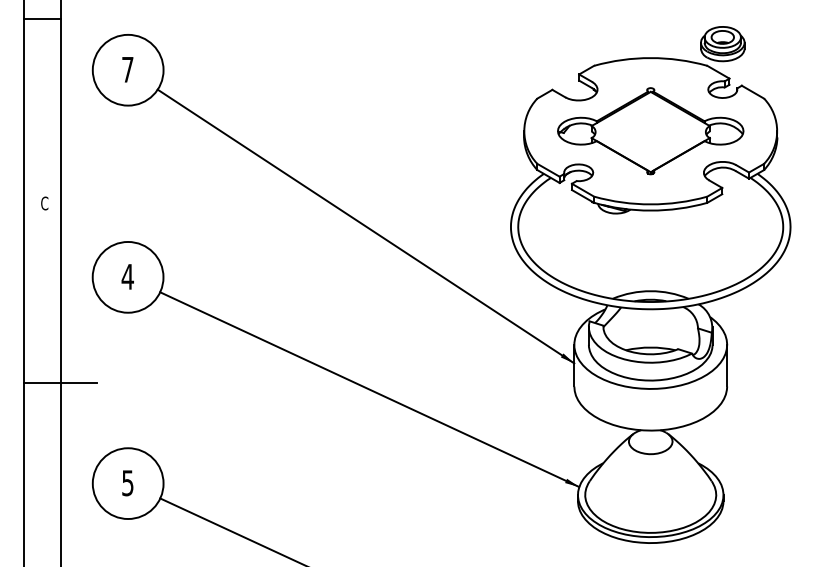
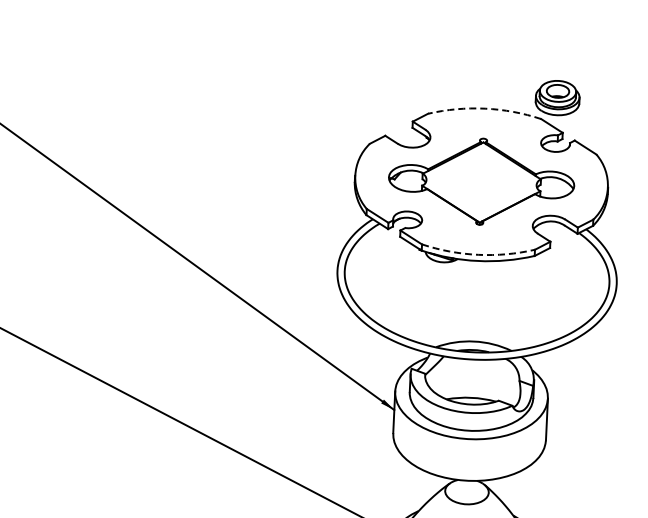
arc: (650, 58) -> (484, 109), solid -> dashed
arc: (650, 204) -> (477, 254), solid -> dashed

